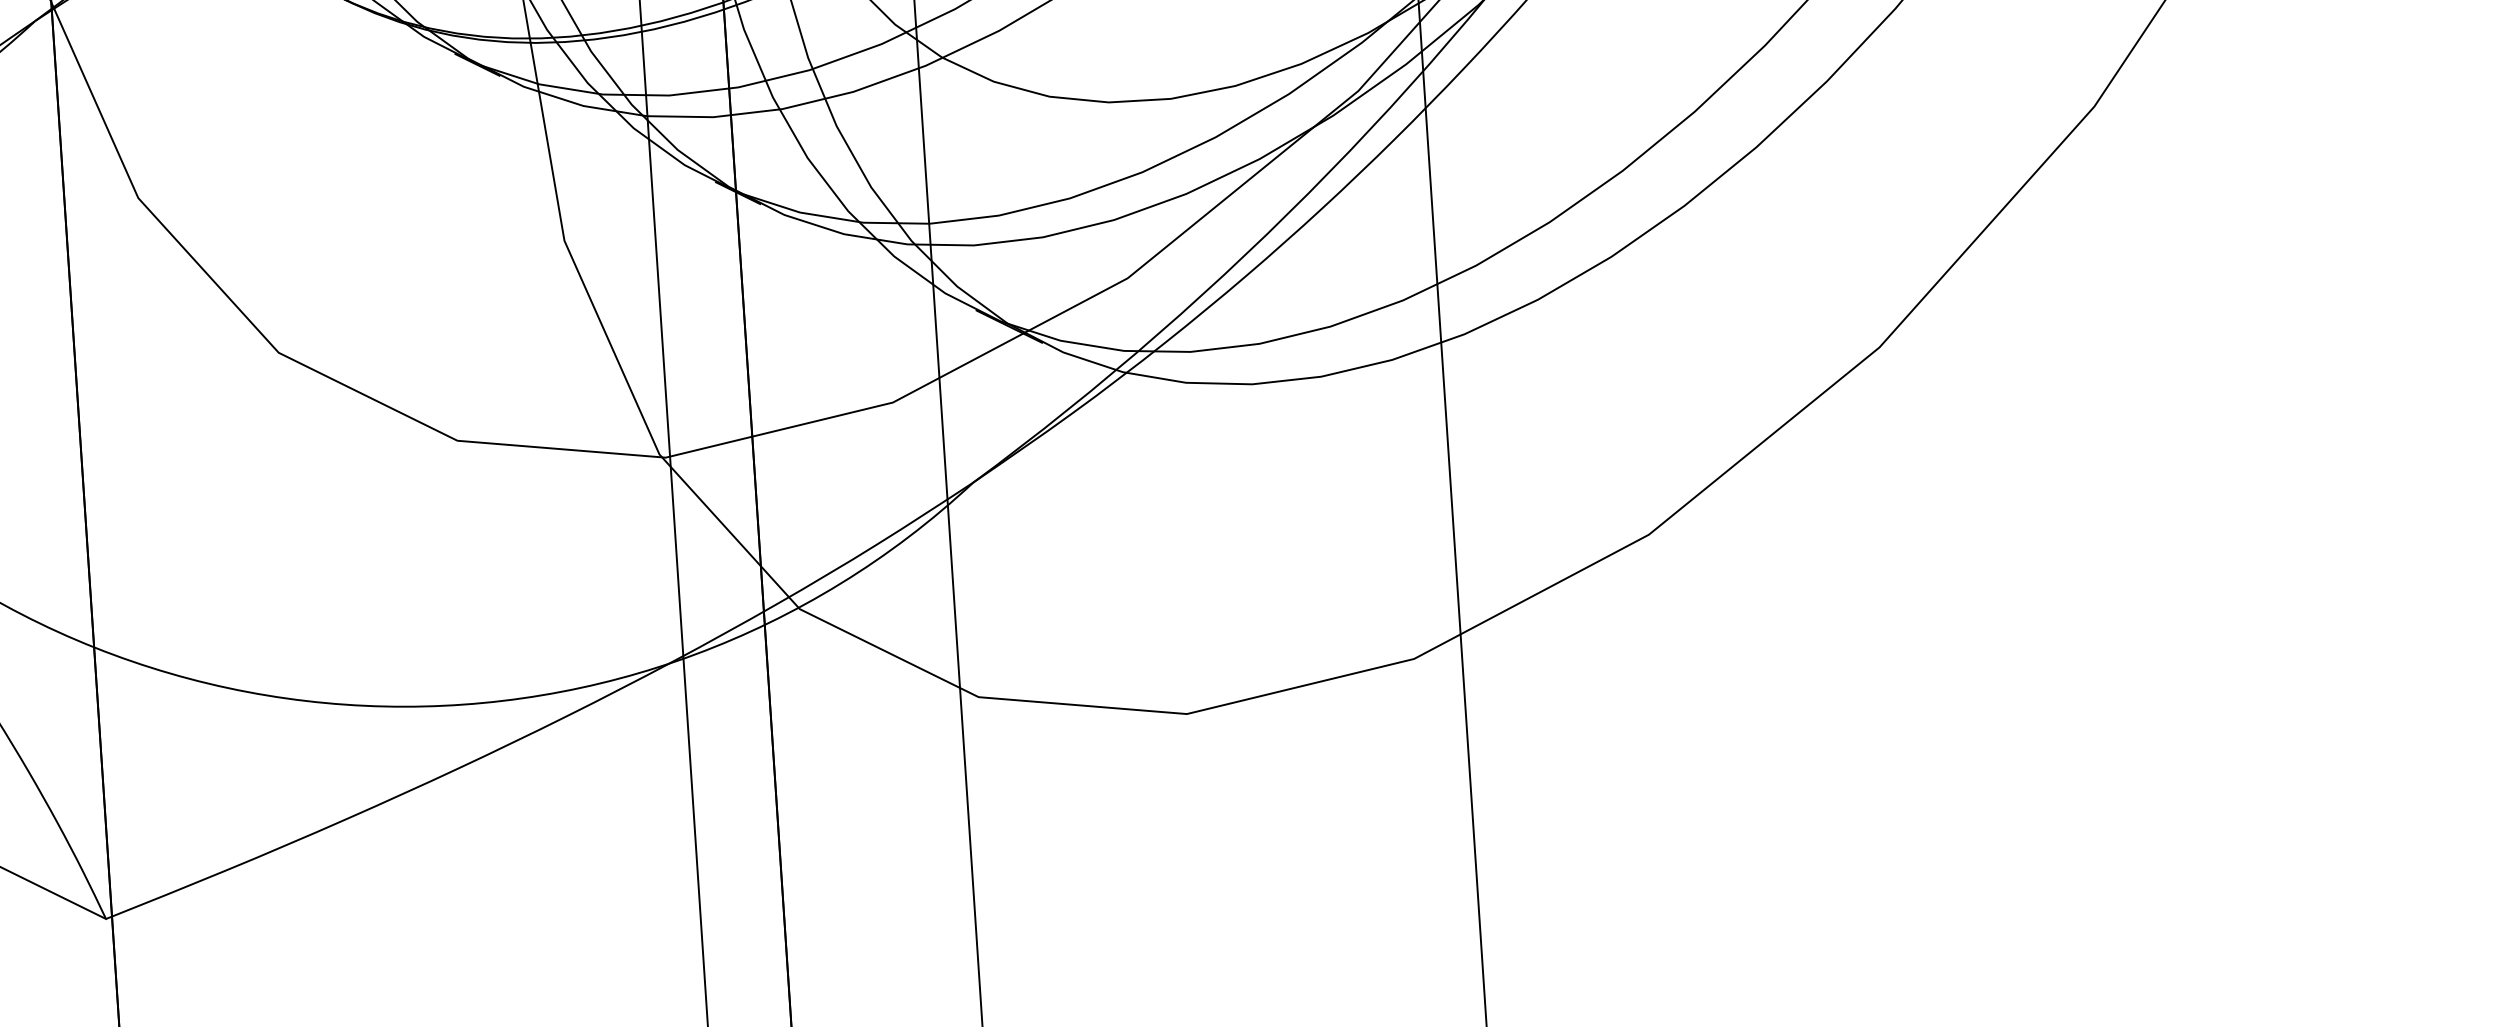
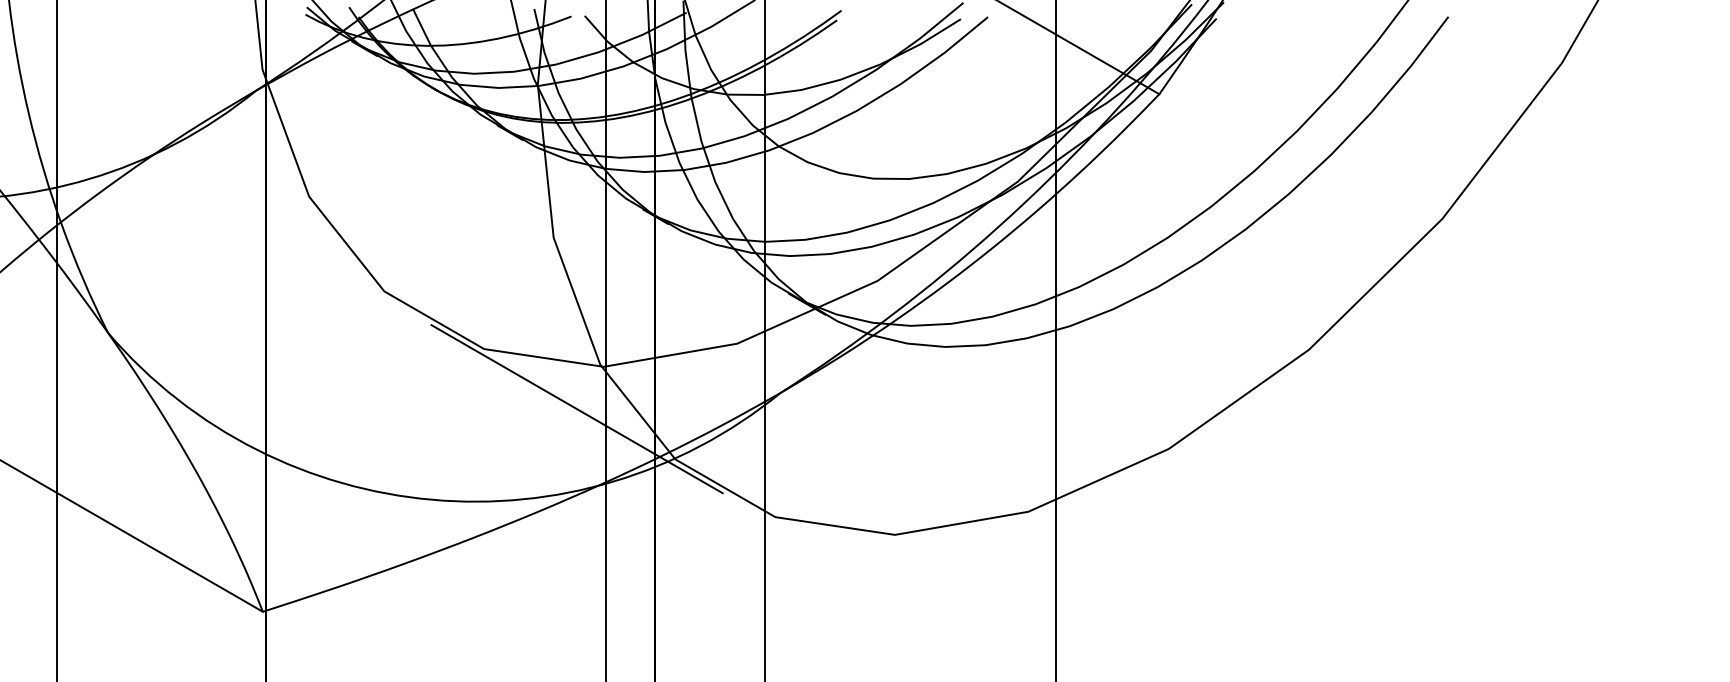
line: (623, 534) -> (576, 409), added

